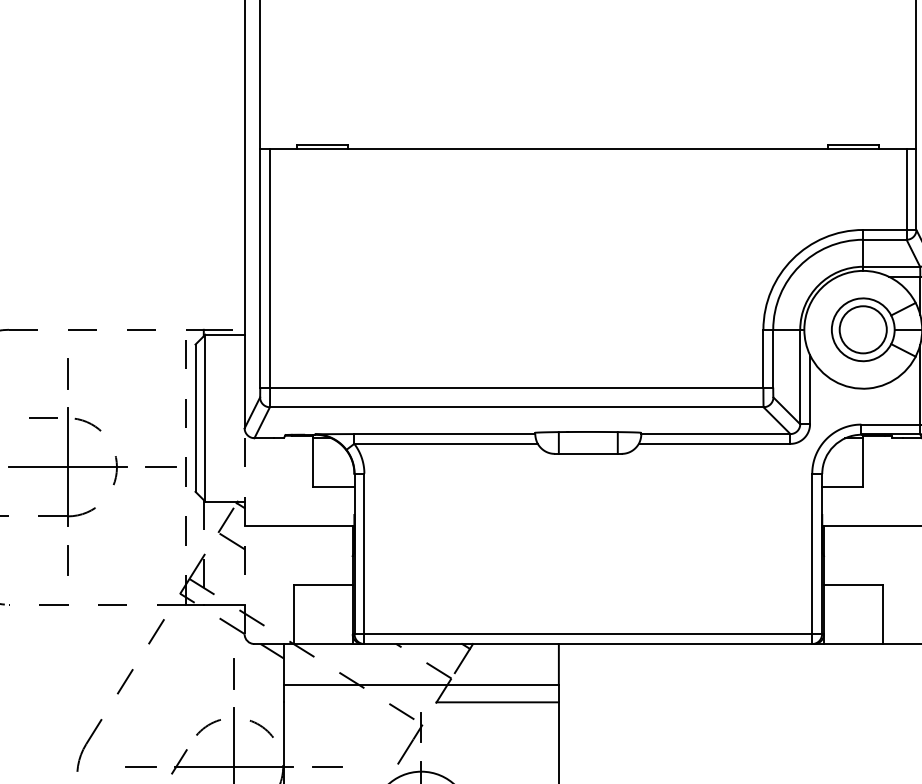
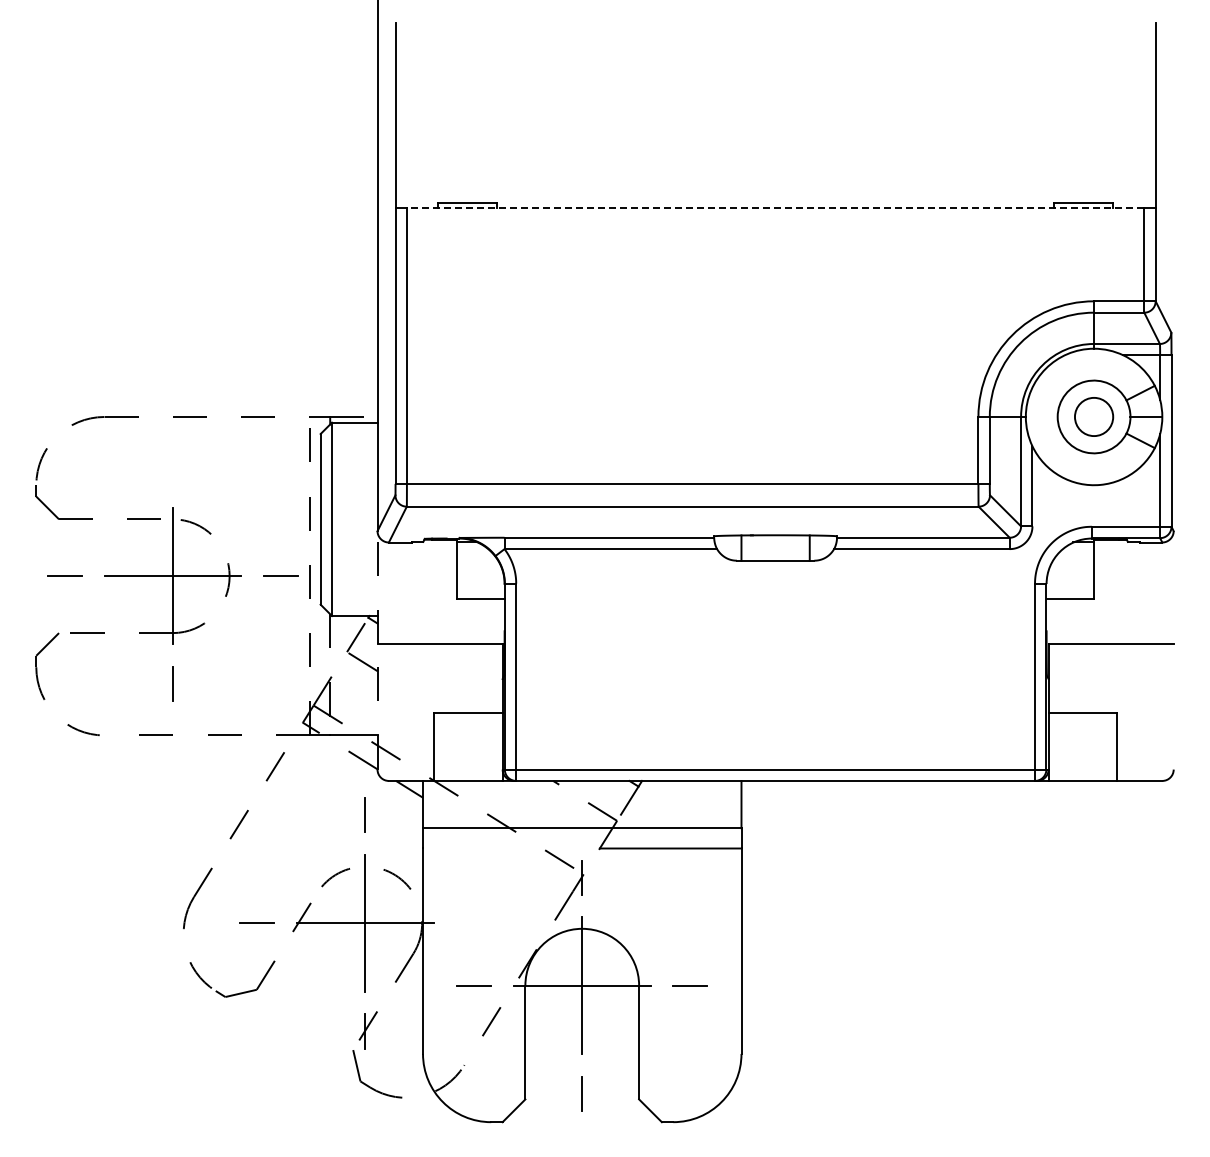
line: (588, 148) -> (775, 207), solid -> dashed
circle: (862, 329) -> (1093, 416), size x0.7
line: (67, 374) -> (172, 468), removed
line: (327, 767) -> (473, 923), removed

